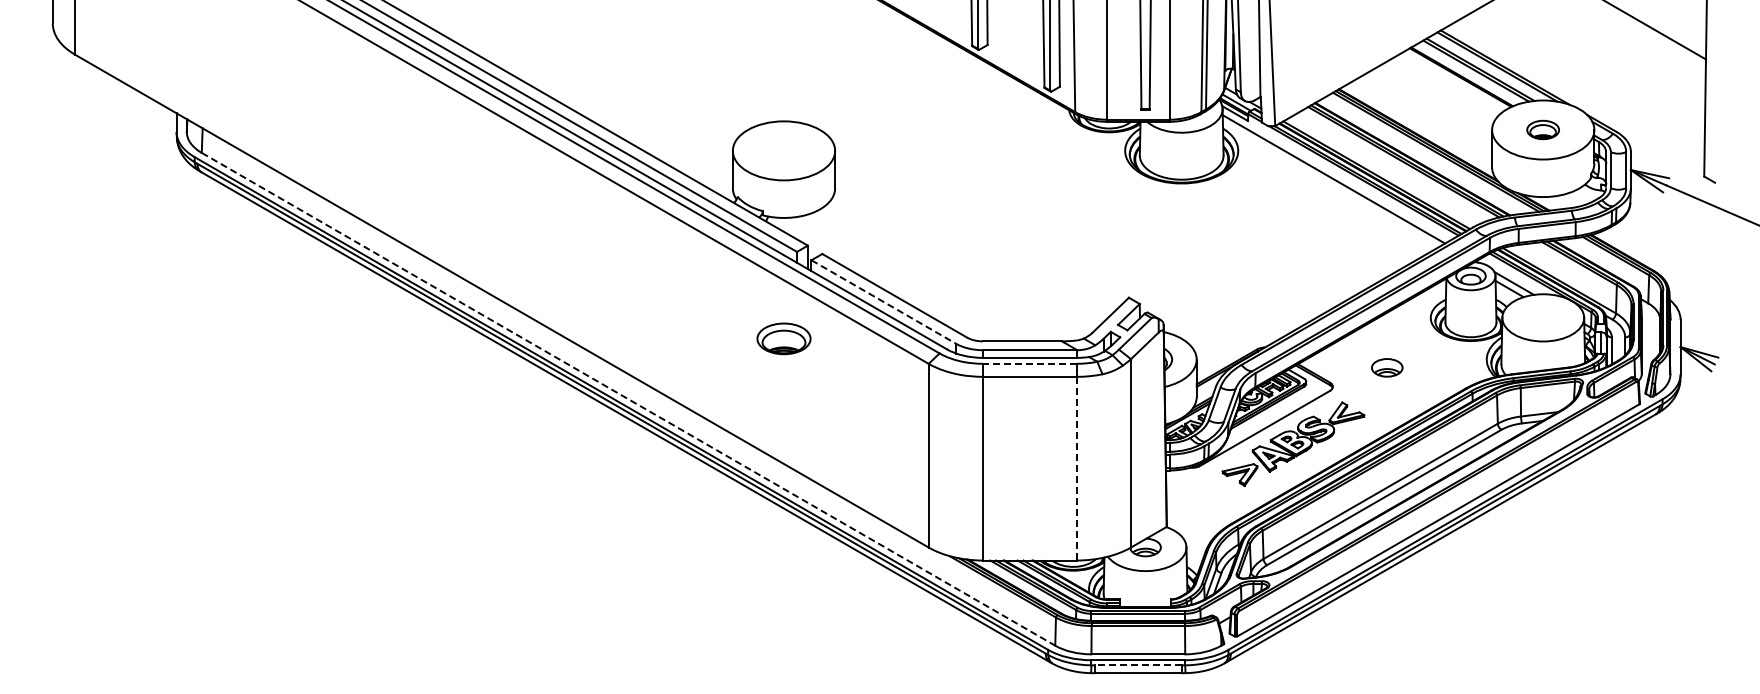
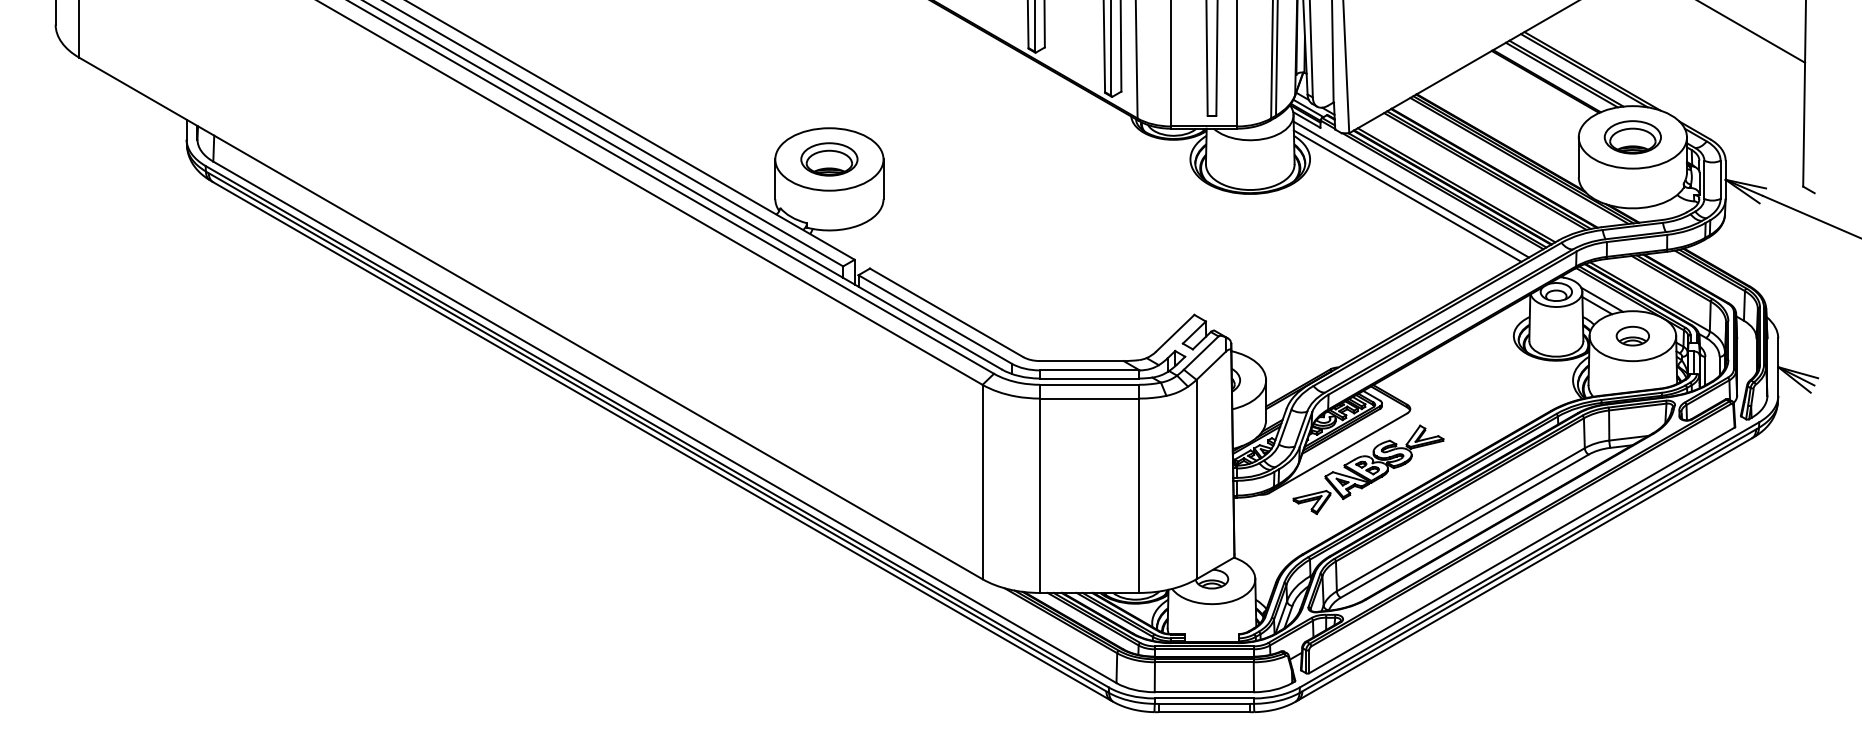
part: (1542, 129) -> (1632, 136), size x1.67
line: (1329, 185) -> (1406, 196), added
line: (883, 302) -> (934, 319), dashed -> solid
part: (783, 338) -> (828, 159), moved
line: (1029, 363) -> (1089, 384), dashed -> solid
part: (1387, 367) -> (1633, 335), moved
line: (628, 399) -> (664, 422), dashed -> solid
line: (1076, 468) -> (1138, 495), dashed -> solid
line: (1137, 665) -> (1203, 704), dashed -> solid

